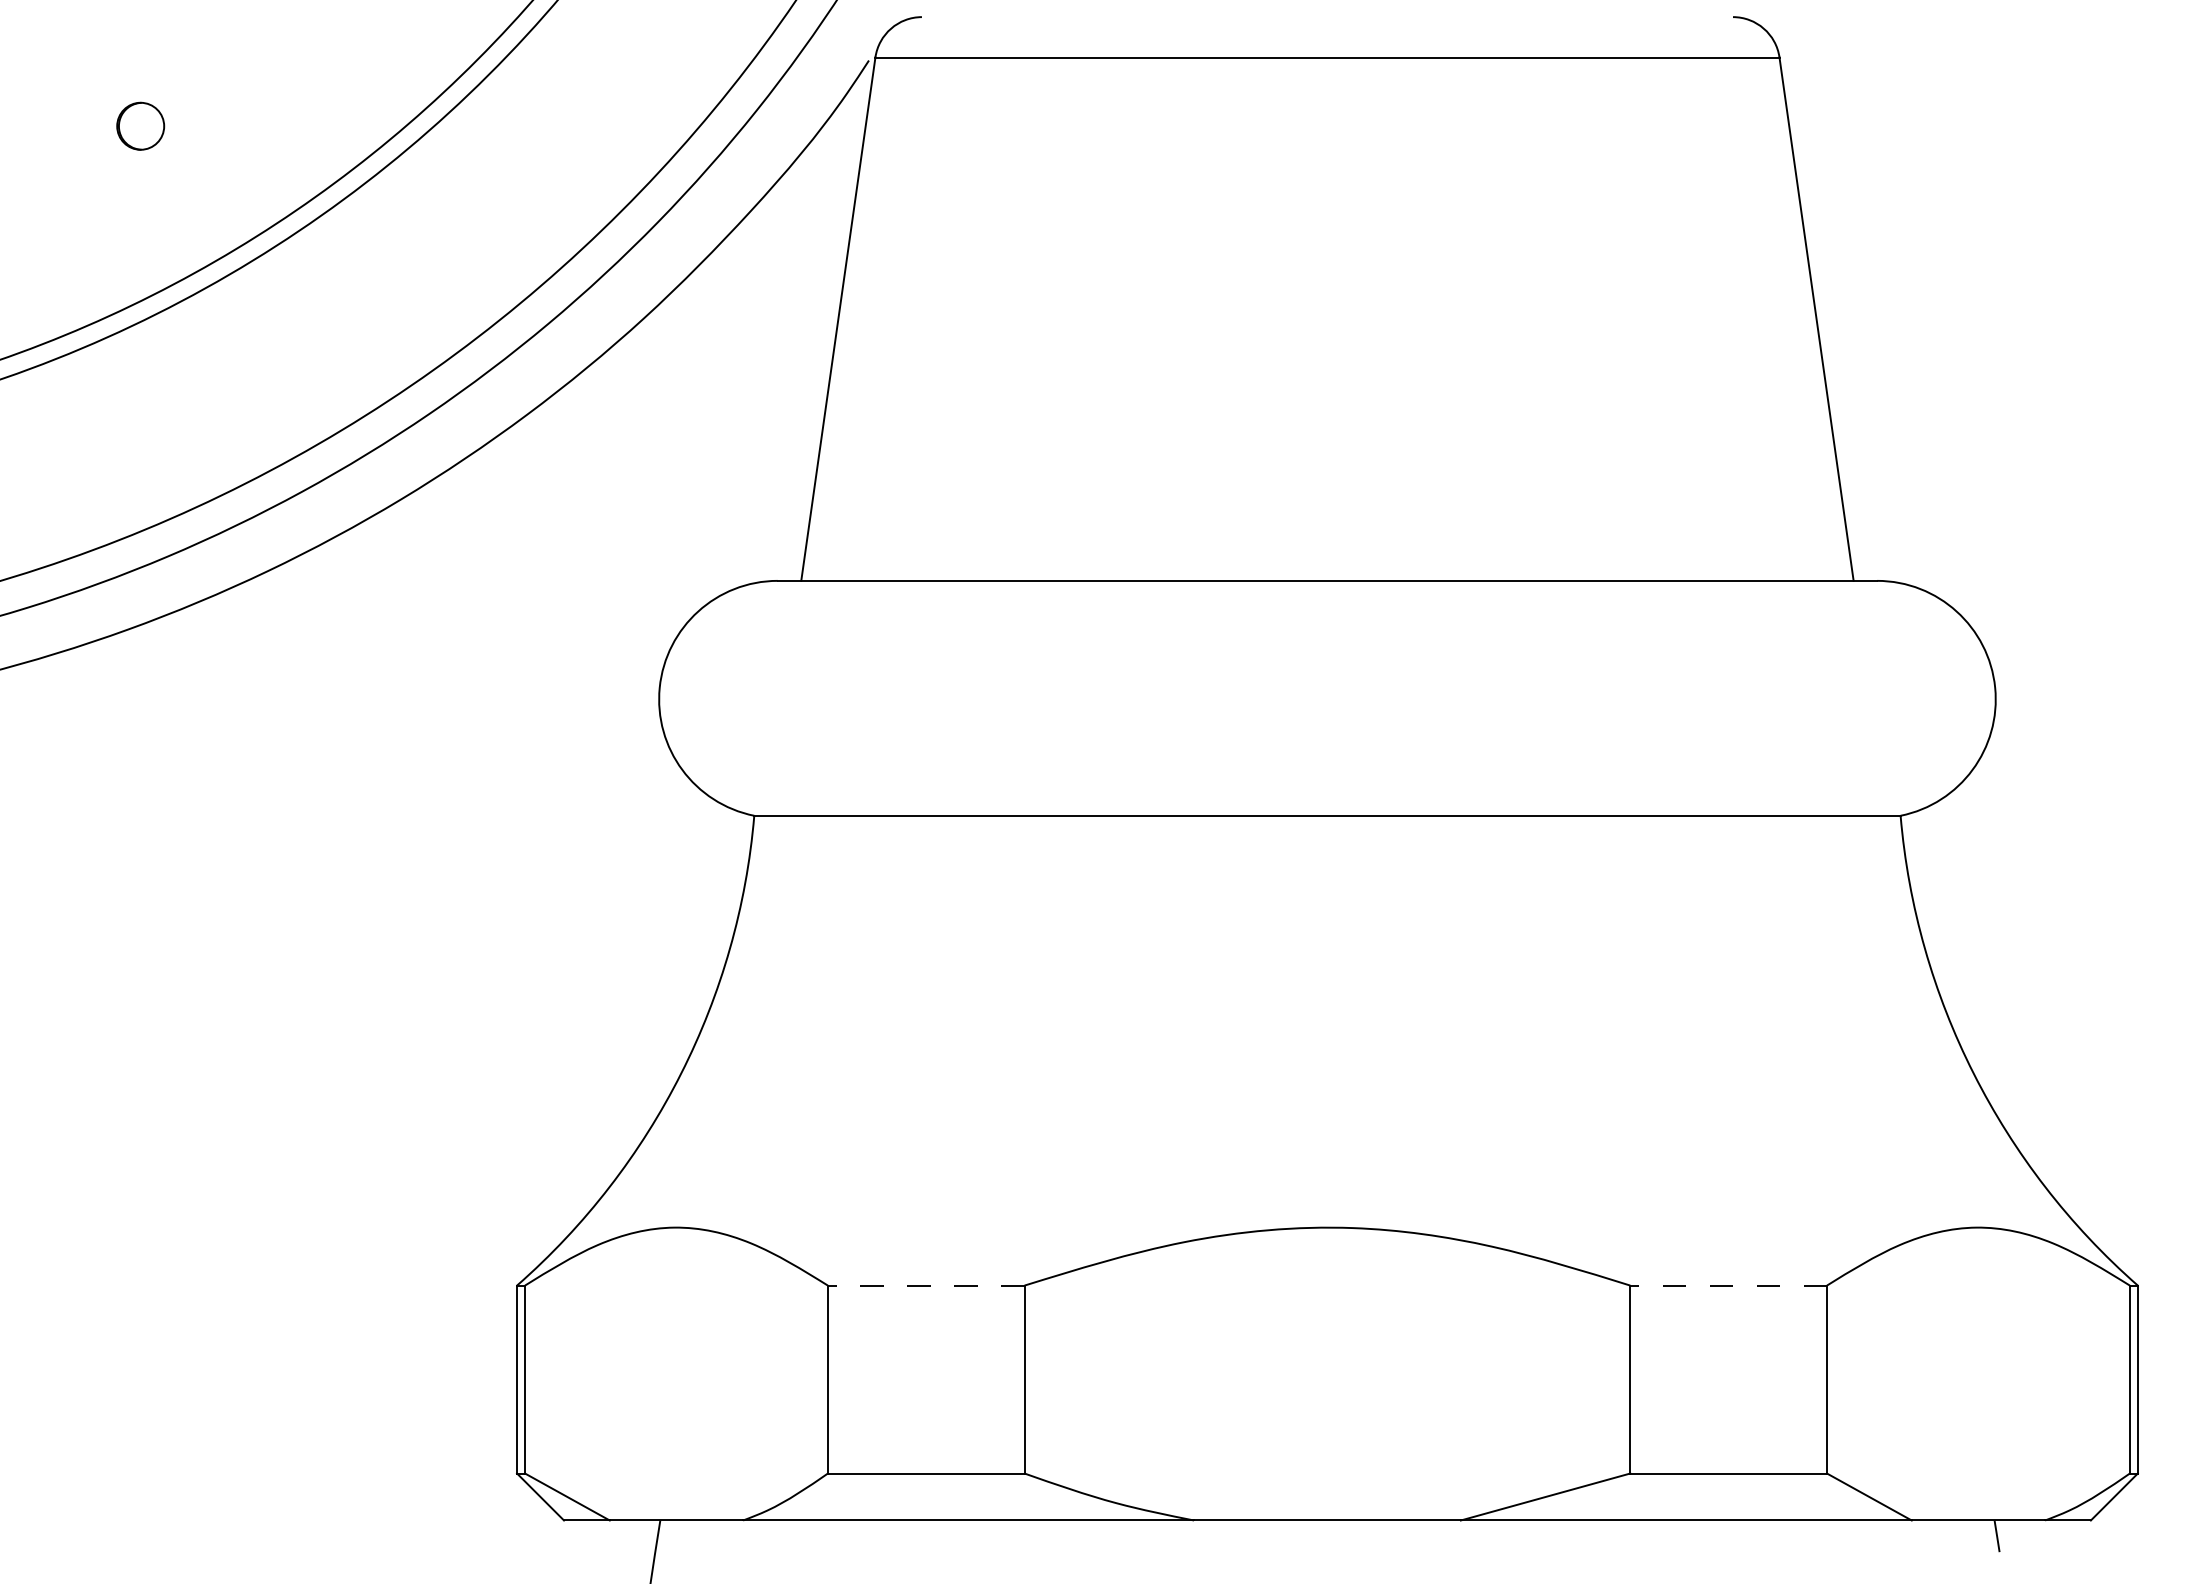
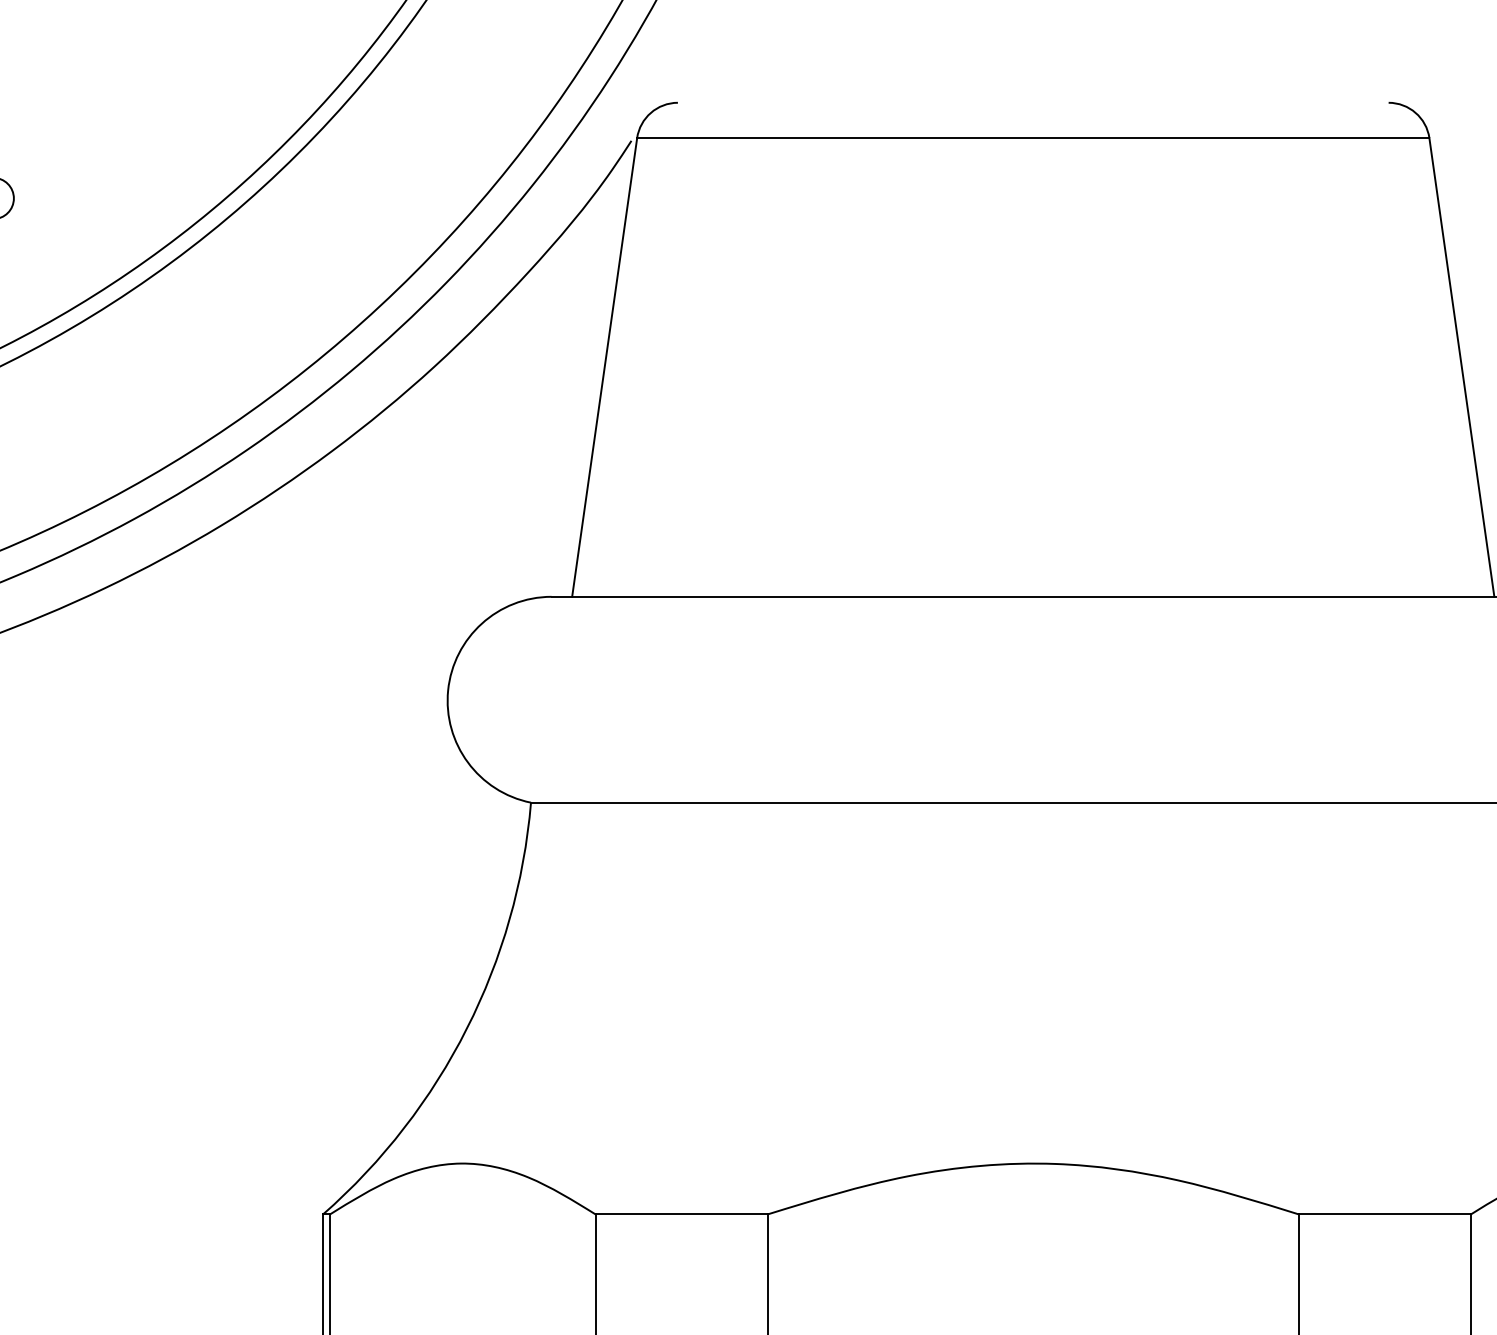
line: (925, 1285) -> (681, 1214), dashed -> solid
line: (1728, 1285) -> (1384, 1214), dashed -> solid

